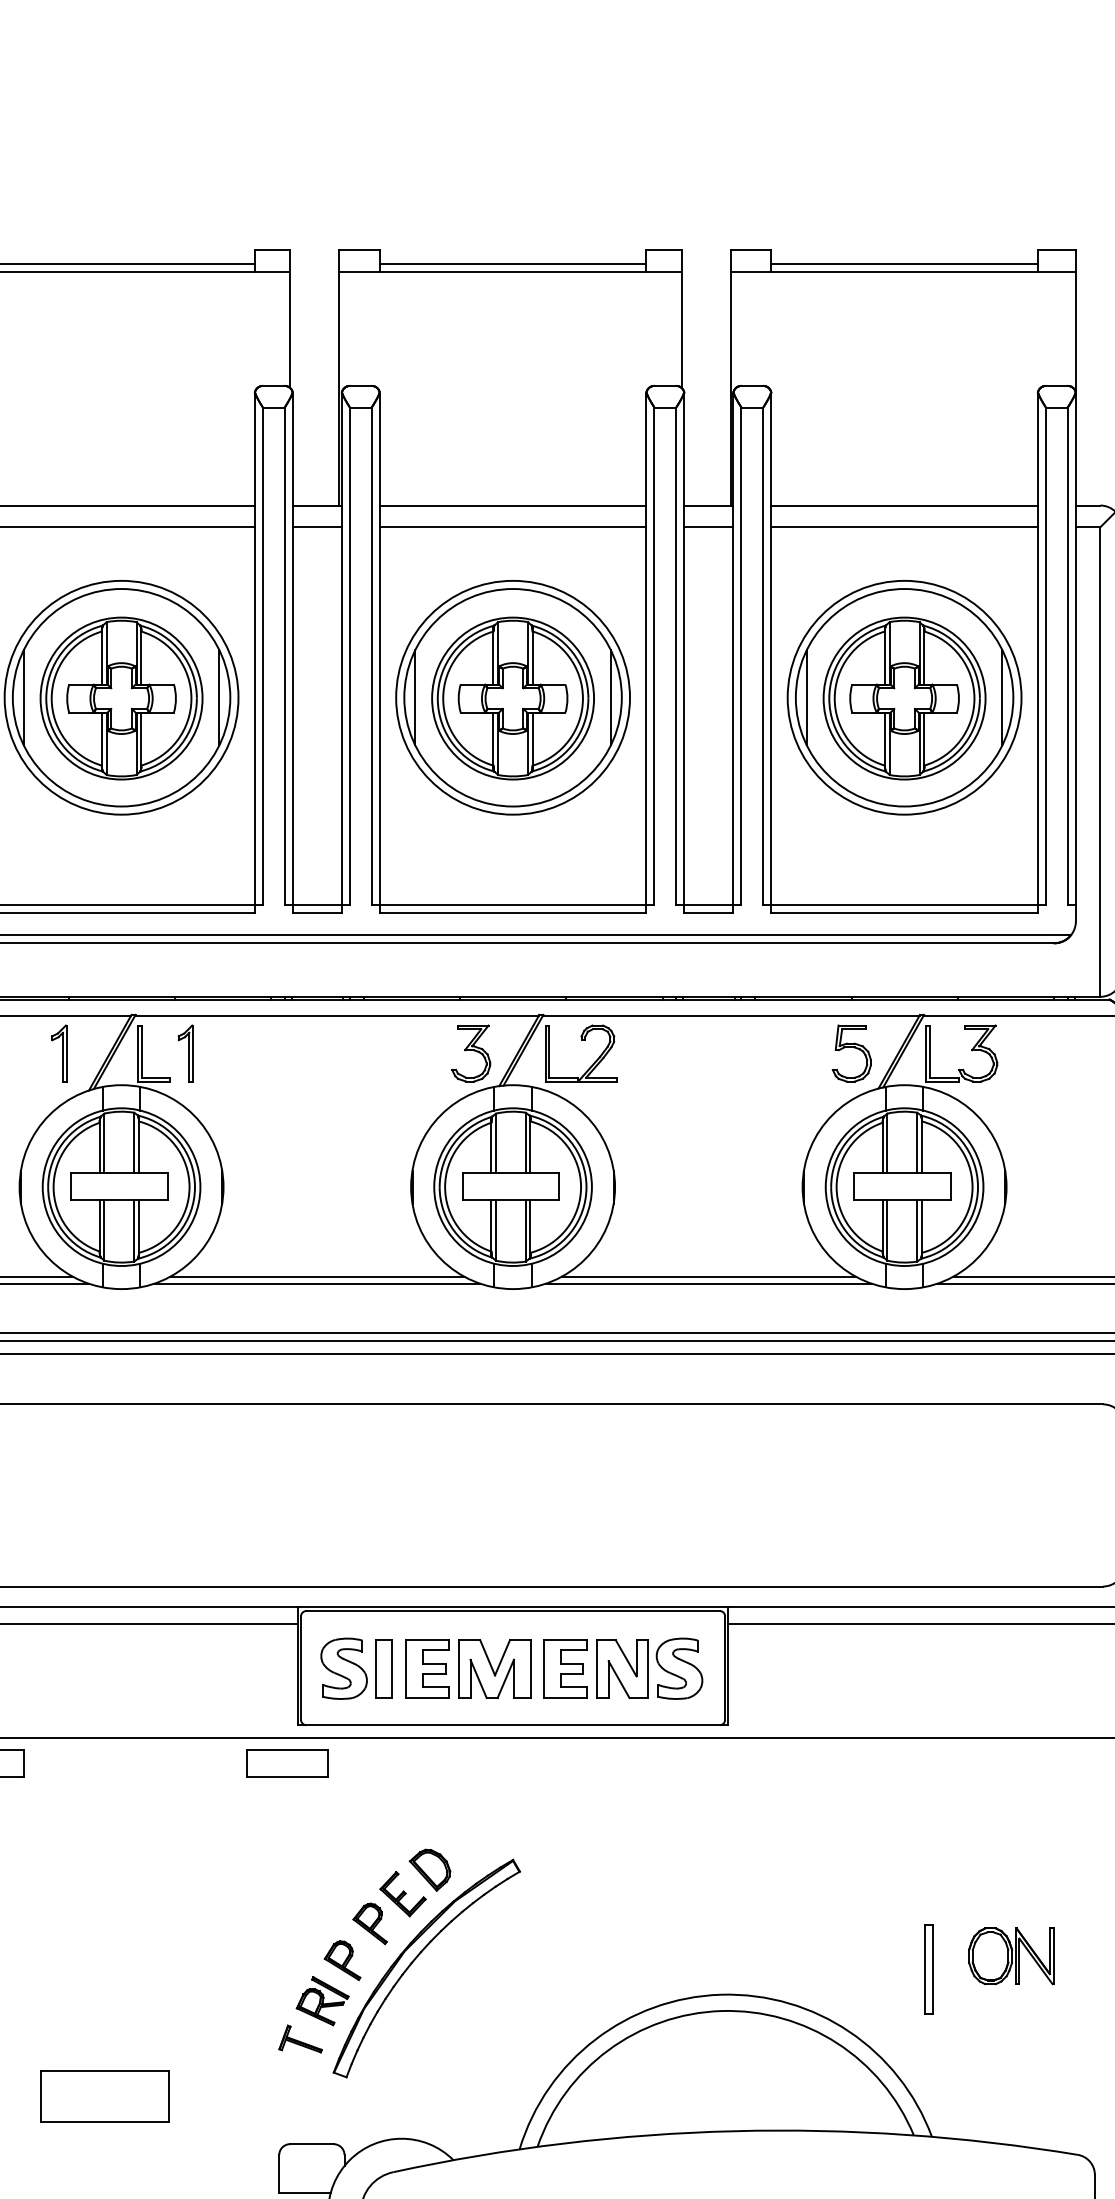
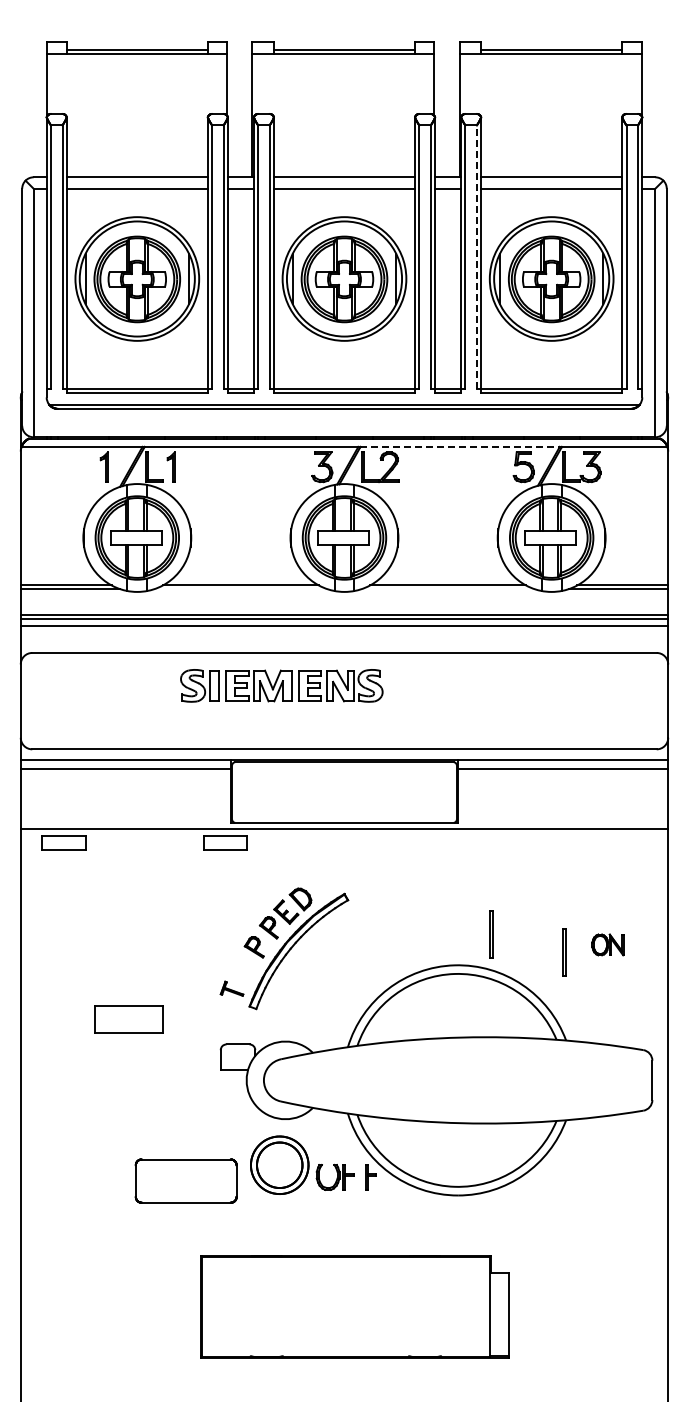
line: (762, 657) -> (476, 257), solid -> dashed
line: (730, 1016) -> (459, 447), solid -> dashed
line: (316, 1284) -> (240, 589), removed
line: (707, 1284) -> (447, 589), removed
part: (511, 1668) -> (281, 685), moved
line: (788, 1936) -> (490, 934), added
part: (1010, 1955) -> (607, 944), size x0.7
part: (322, 2000) -> (243, 968), removed

